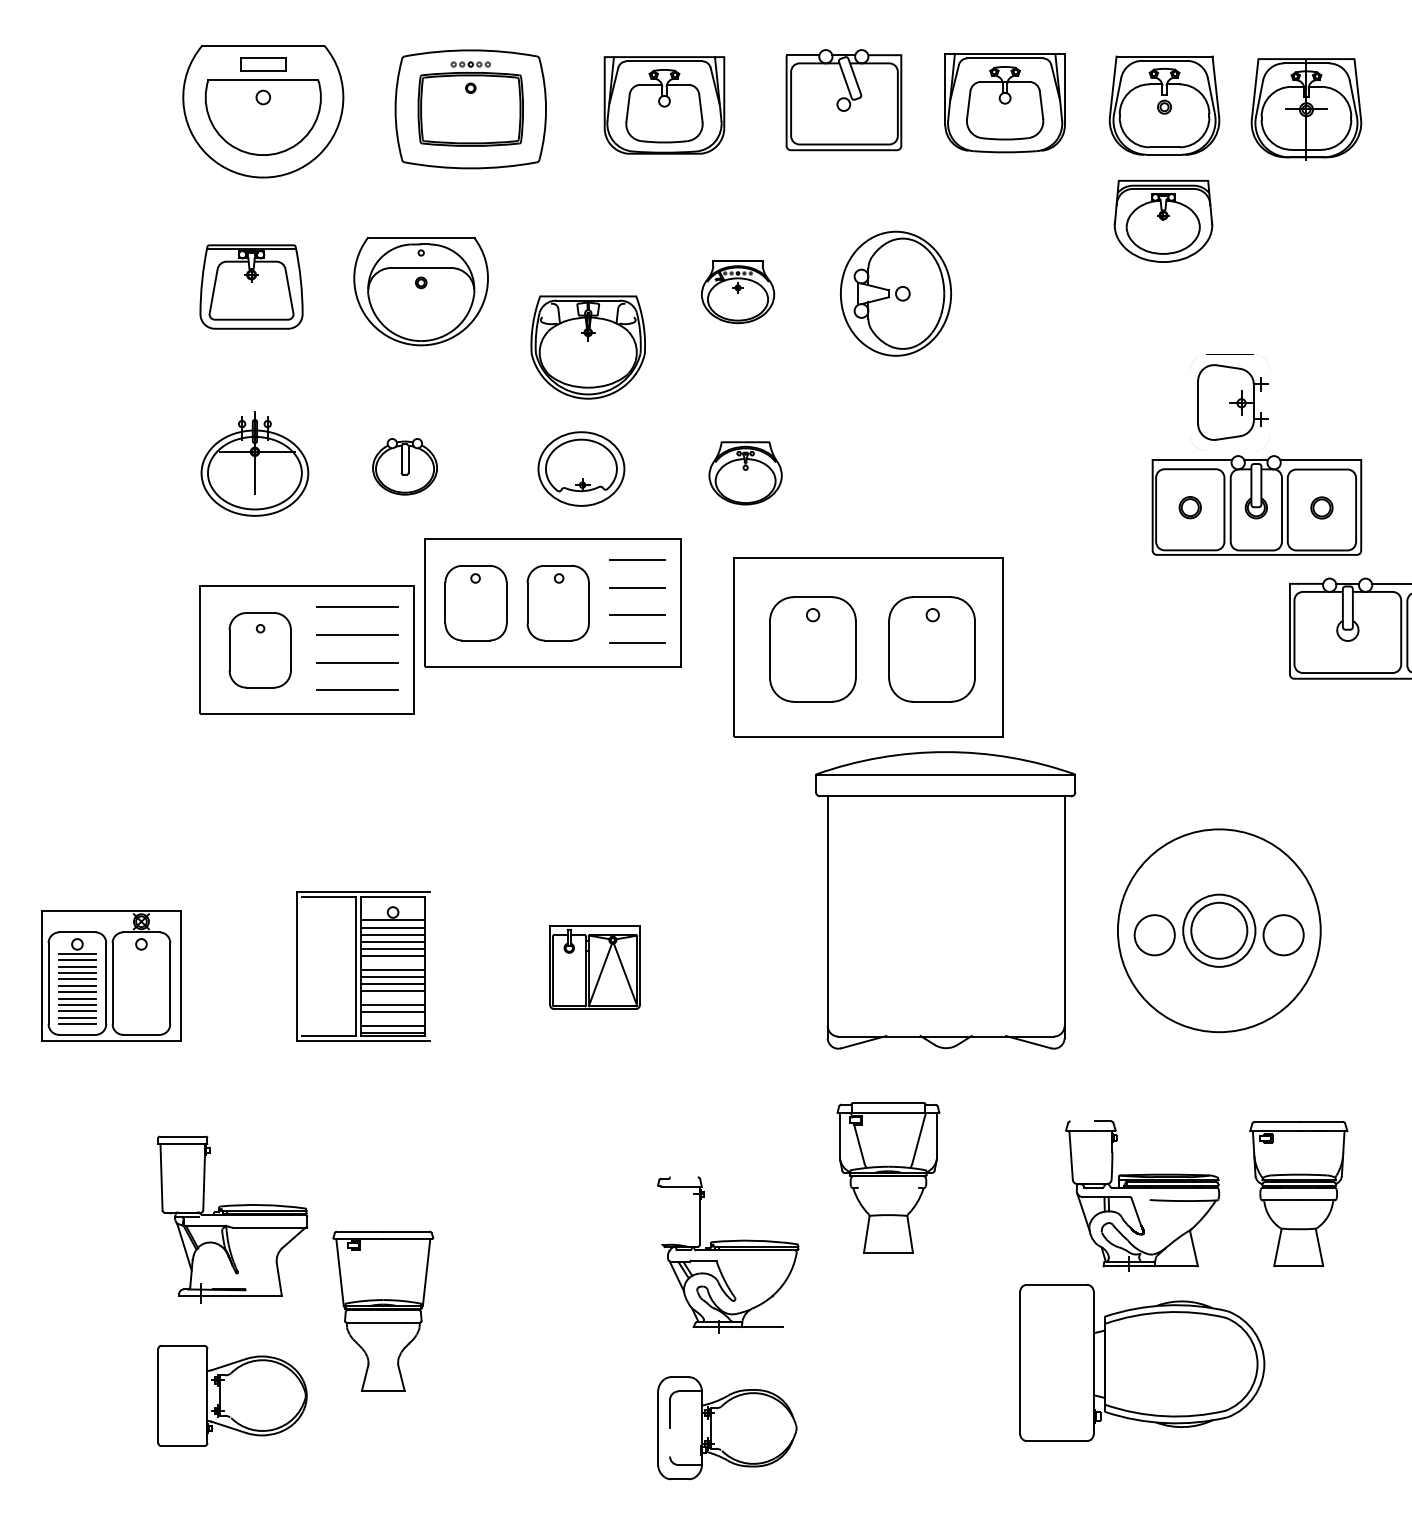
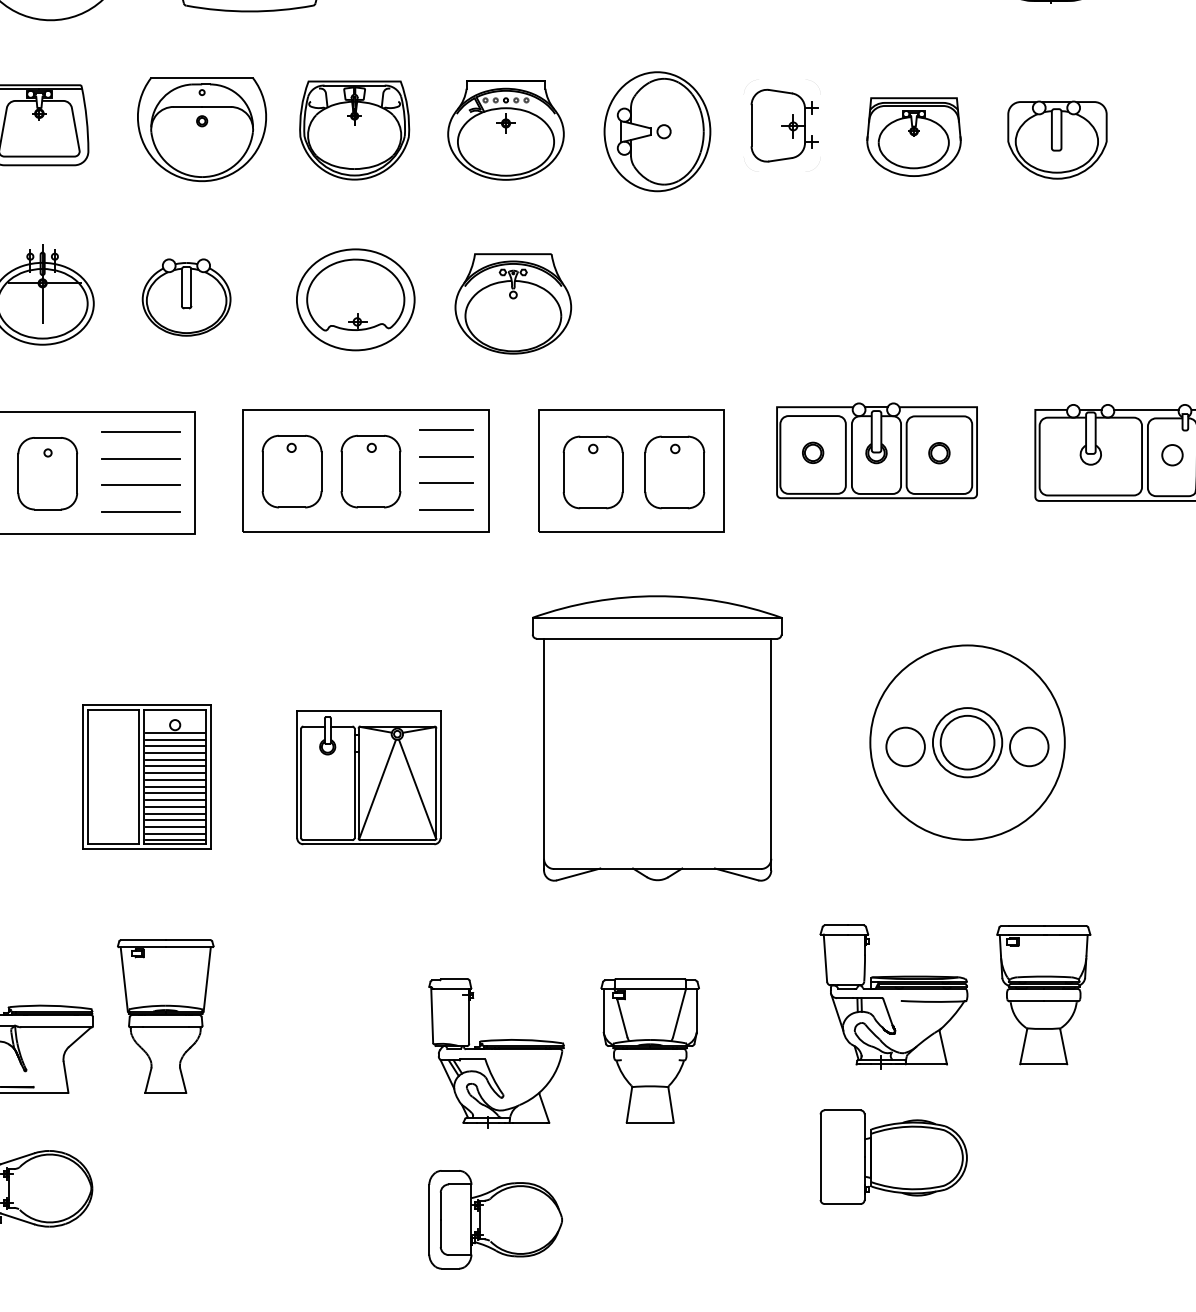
part: (1163, 220) -> (914, 136), moved
part: (737, 291) -> (505, 129), size x1.67
part: (1312, 302) -> (1056, 140), added
part: (587, 347) -> (353, 130), moved
part: (1232, 397) -> (784, 120), moved
part: (404, 466) -> (186, 297), size x1.43
part: (581, 468) -> (355, 299), size x1.43
part: (745, 473) -> (513, 304), size x1.67
part: (1256, 505) -> (876, 450), moved
part: (552, 602) -> (365, 470), moved
part: (868, 647) -> (631, 470), size x0.71
part: (945, 900) -> (657, 738), moved
line: (392, 962) -> (174, 773), added
line: (302, 966) -> (88, 776), added
line: (430, 966) -> (211, 776), added
part: (594, 967) -> (368, 777), size x1.67
line: (392, 997) -> (174, 806), added
line: (392, 1018) -> (174, 826), added
line: (1082, 1121) -> (836, 925), added
line: (683, 1177) -> (453, 979), added
part: (888, 1177) -> (650, 1050), moved
line: (661, 1215) -> (432, 1015), added
part: (383, 1310) -> (165, 1015), moved
line: (778, 1311) -> (544, 1107), added
part: (1142, 1362) -> (893, 1156), size x0.62
line: (670, 1442) -> (441, 1233), added

